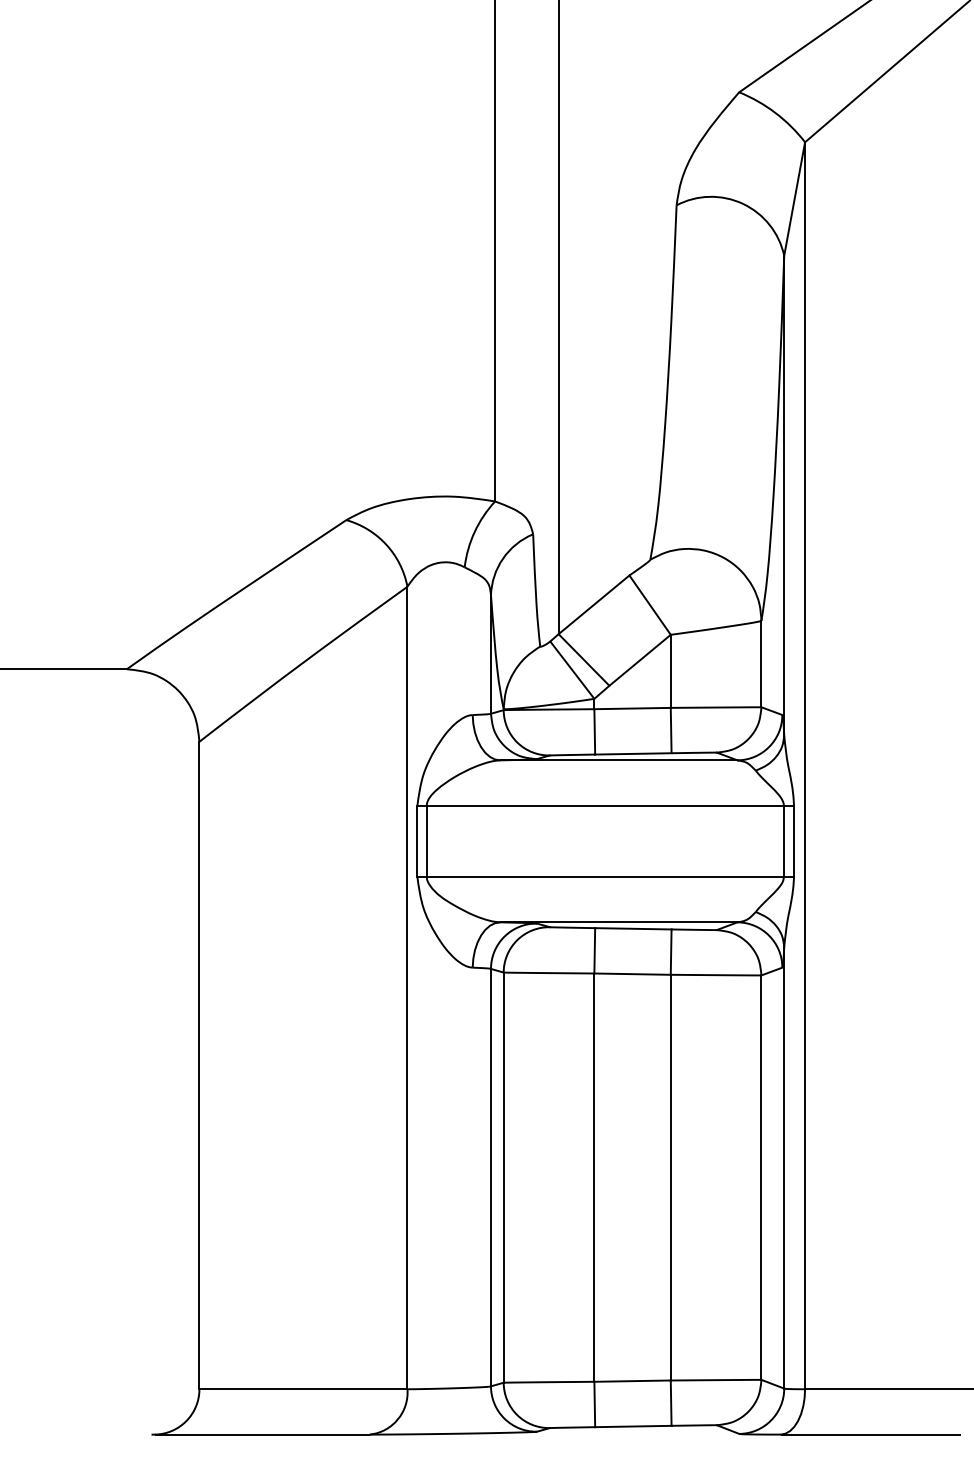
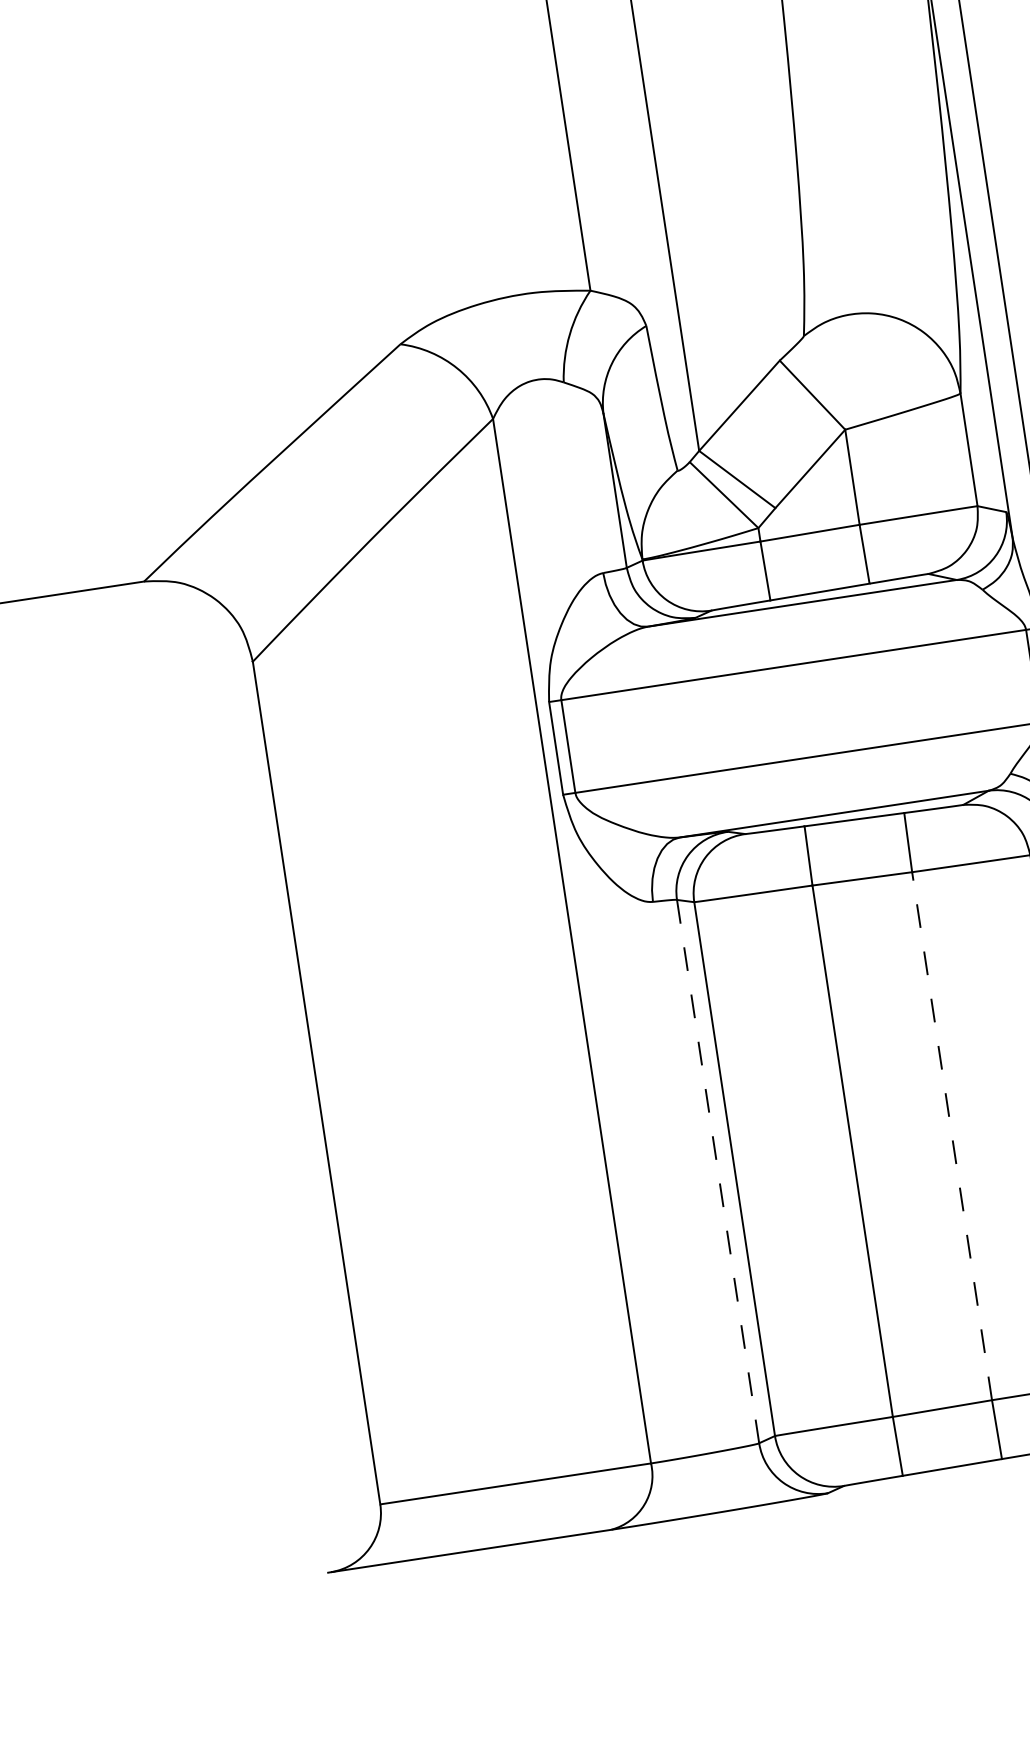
line: (490, 1177) -> (717, 1171), solid -> dashed
line: (670, 1177) -> (951, 1136), solid -> dashed

